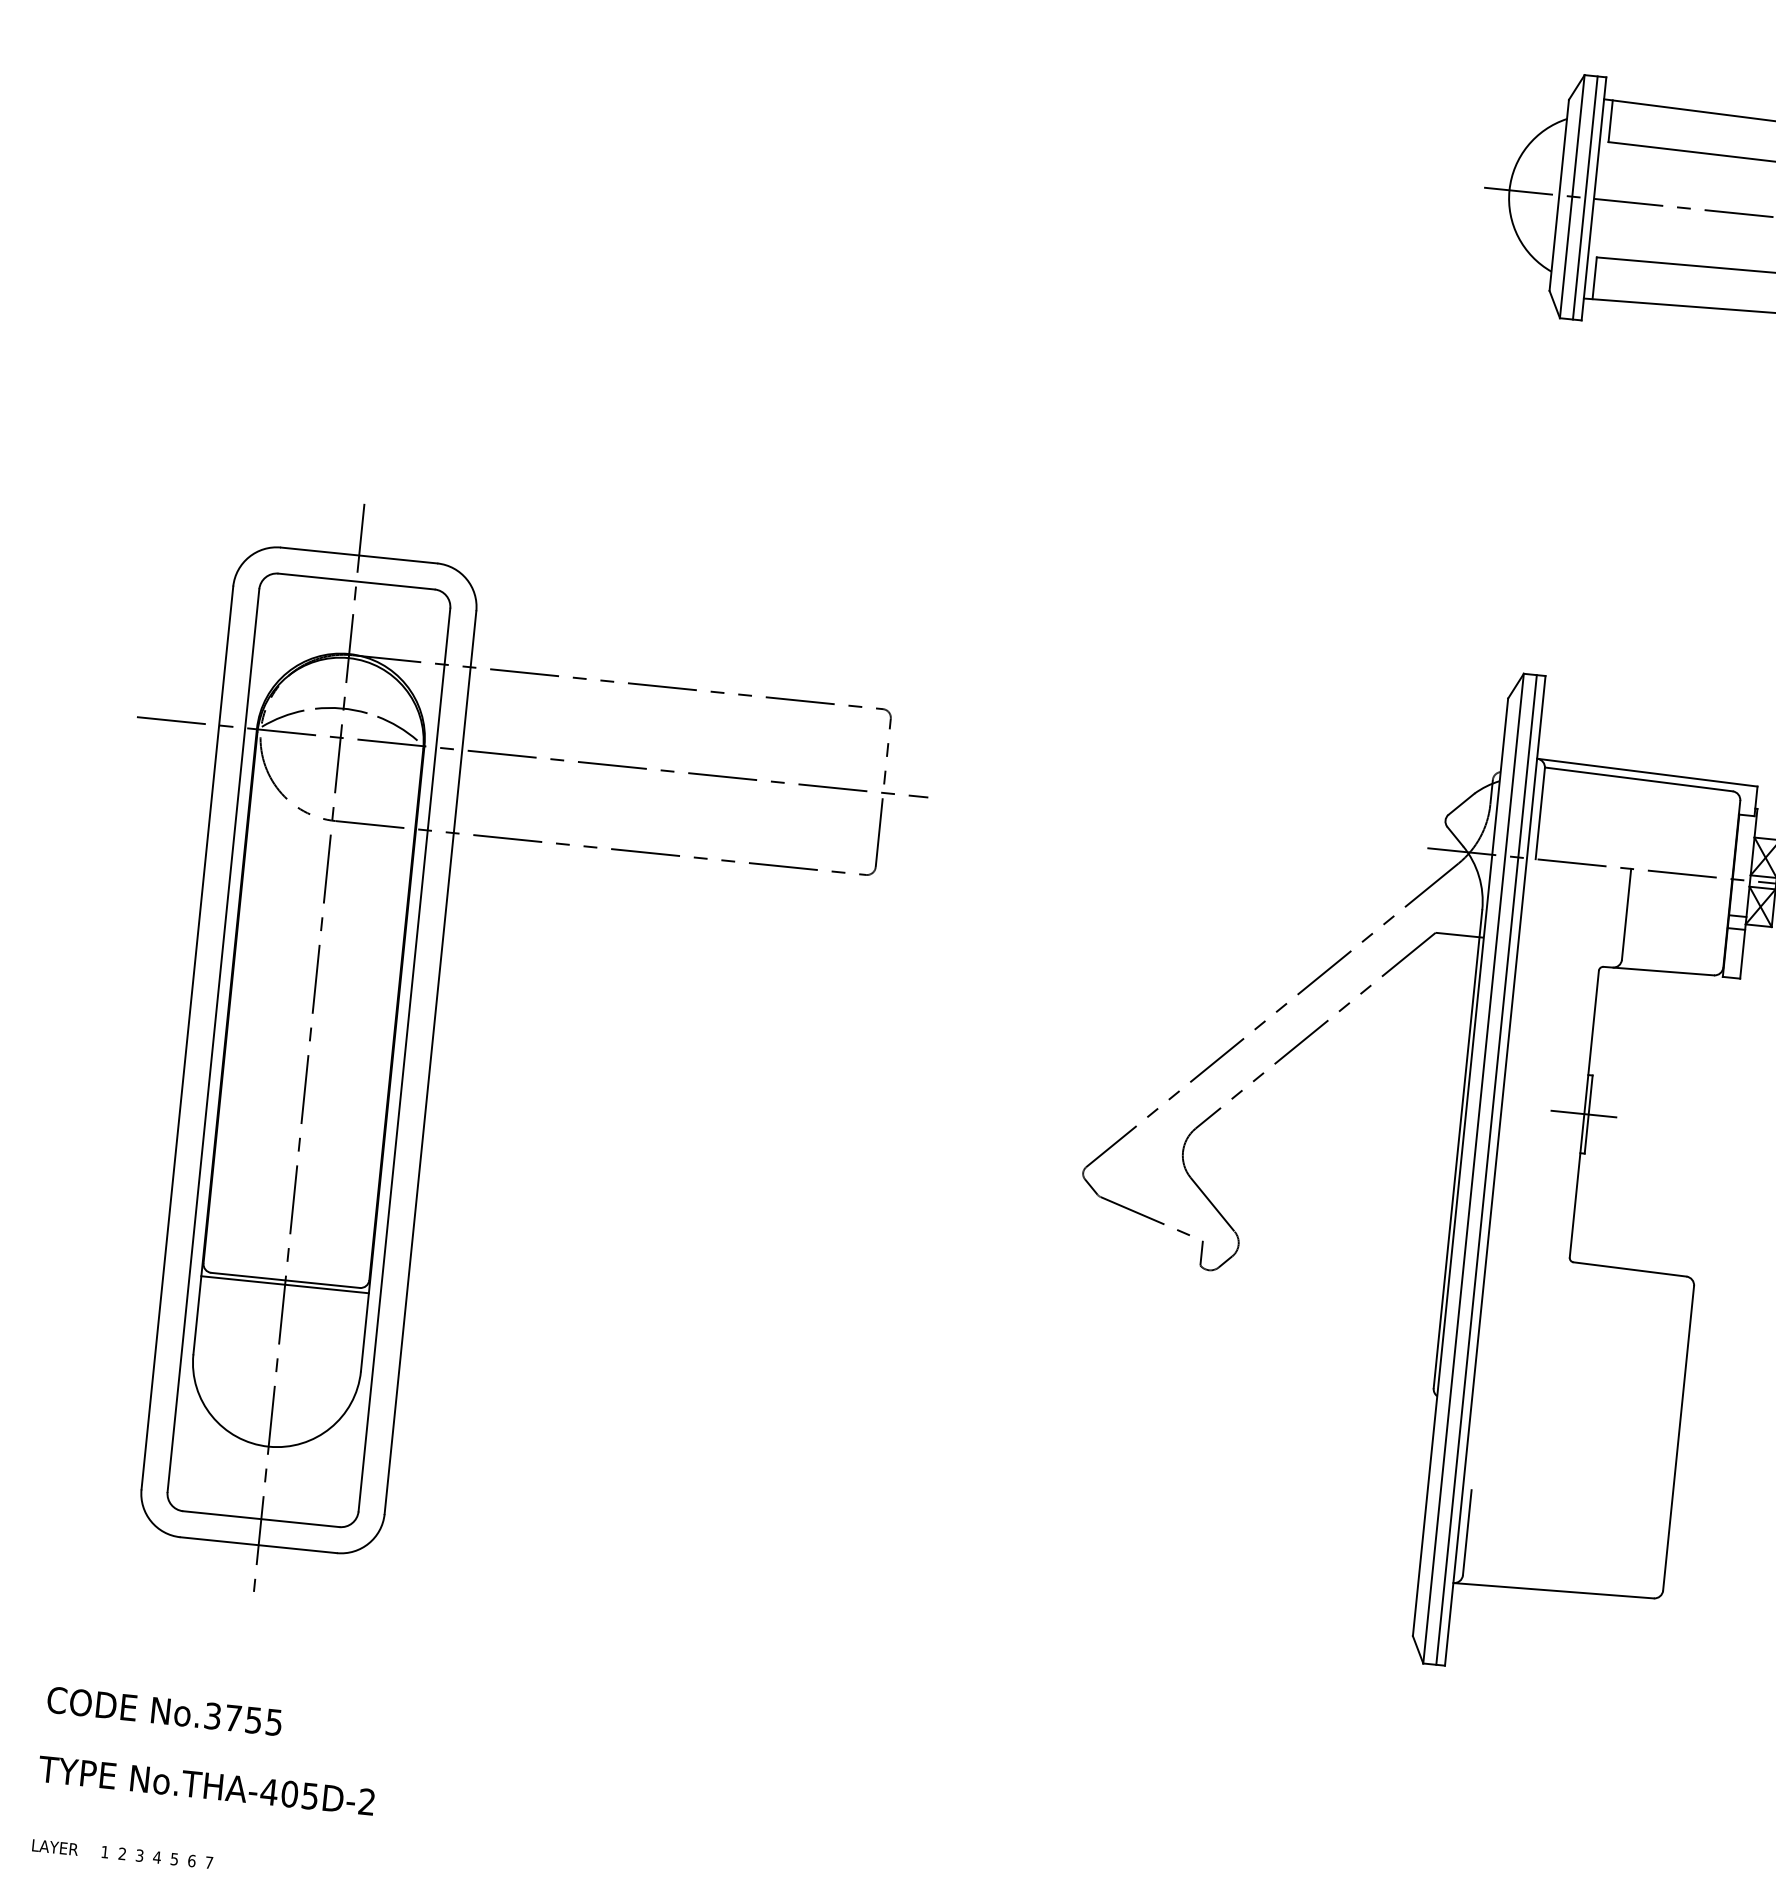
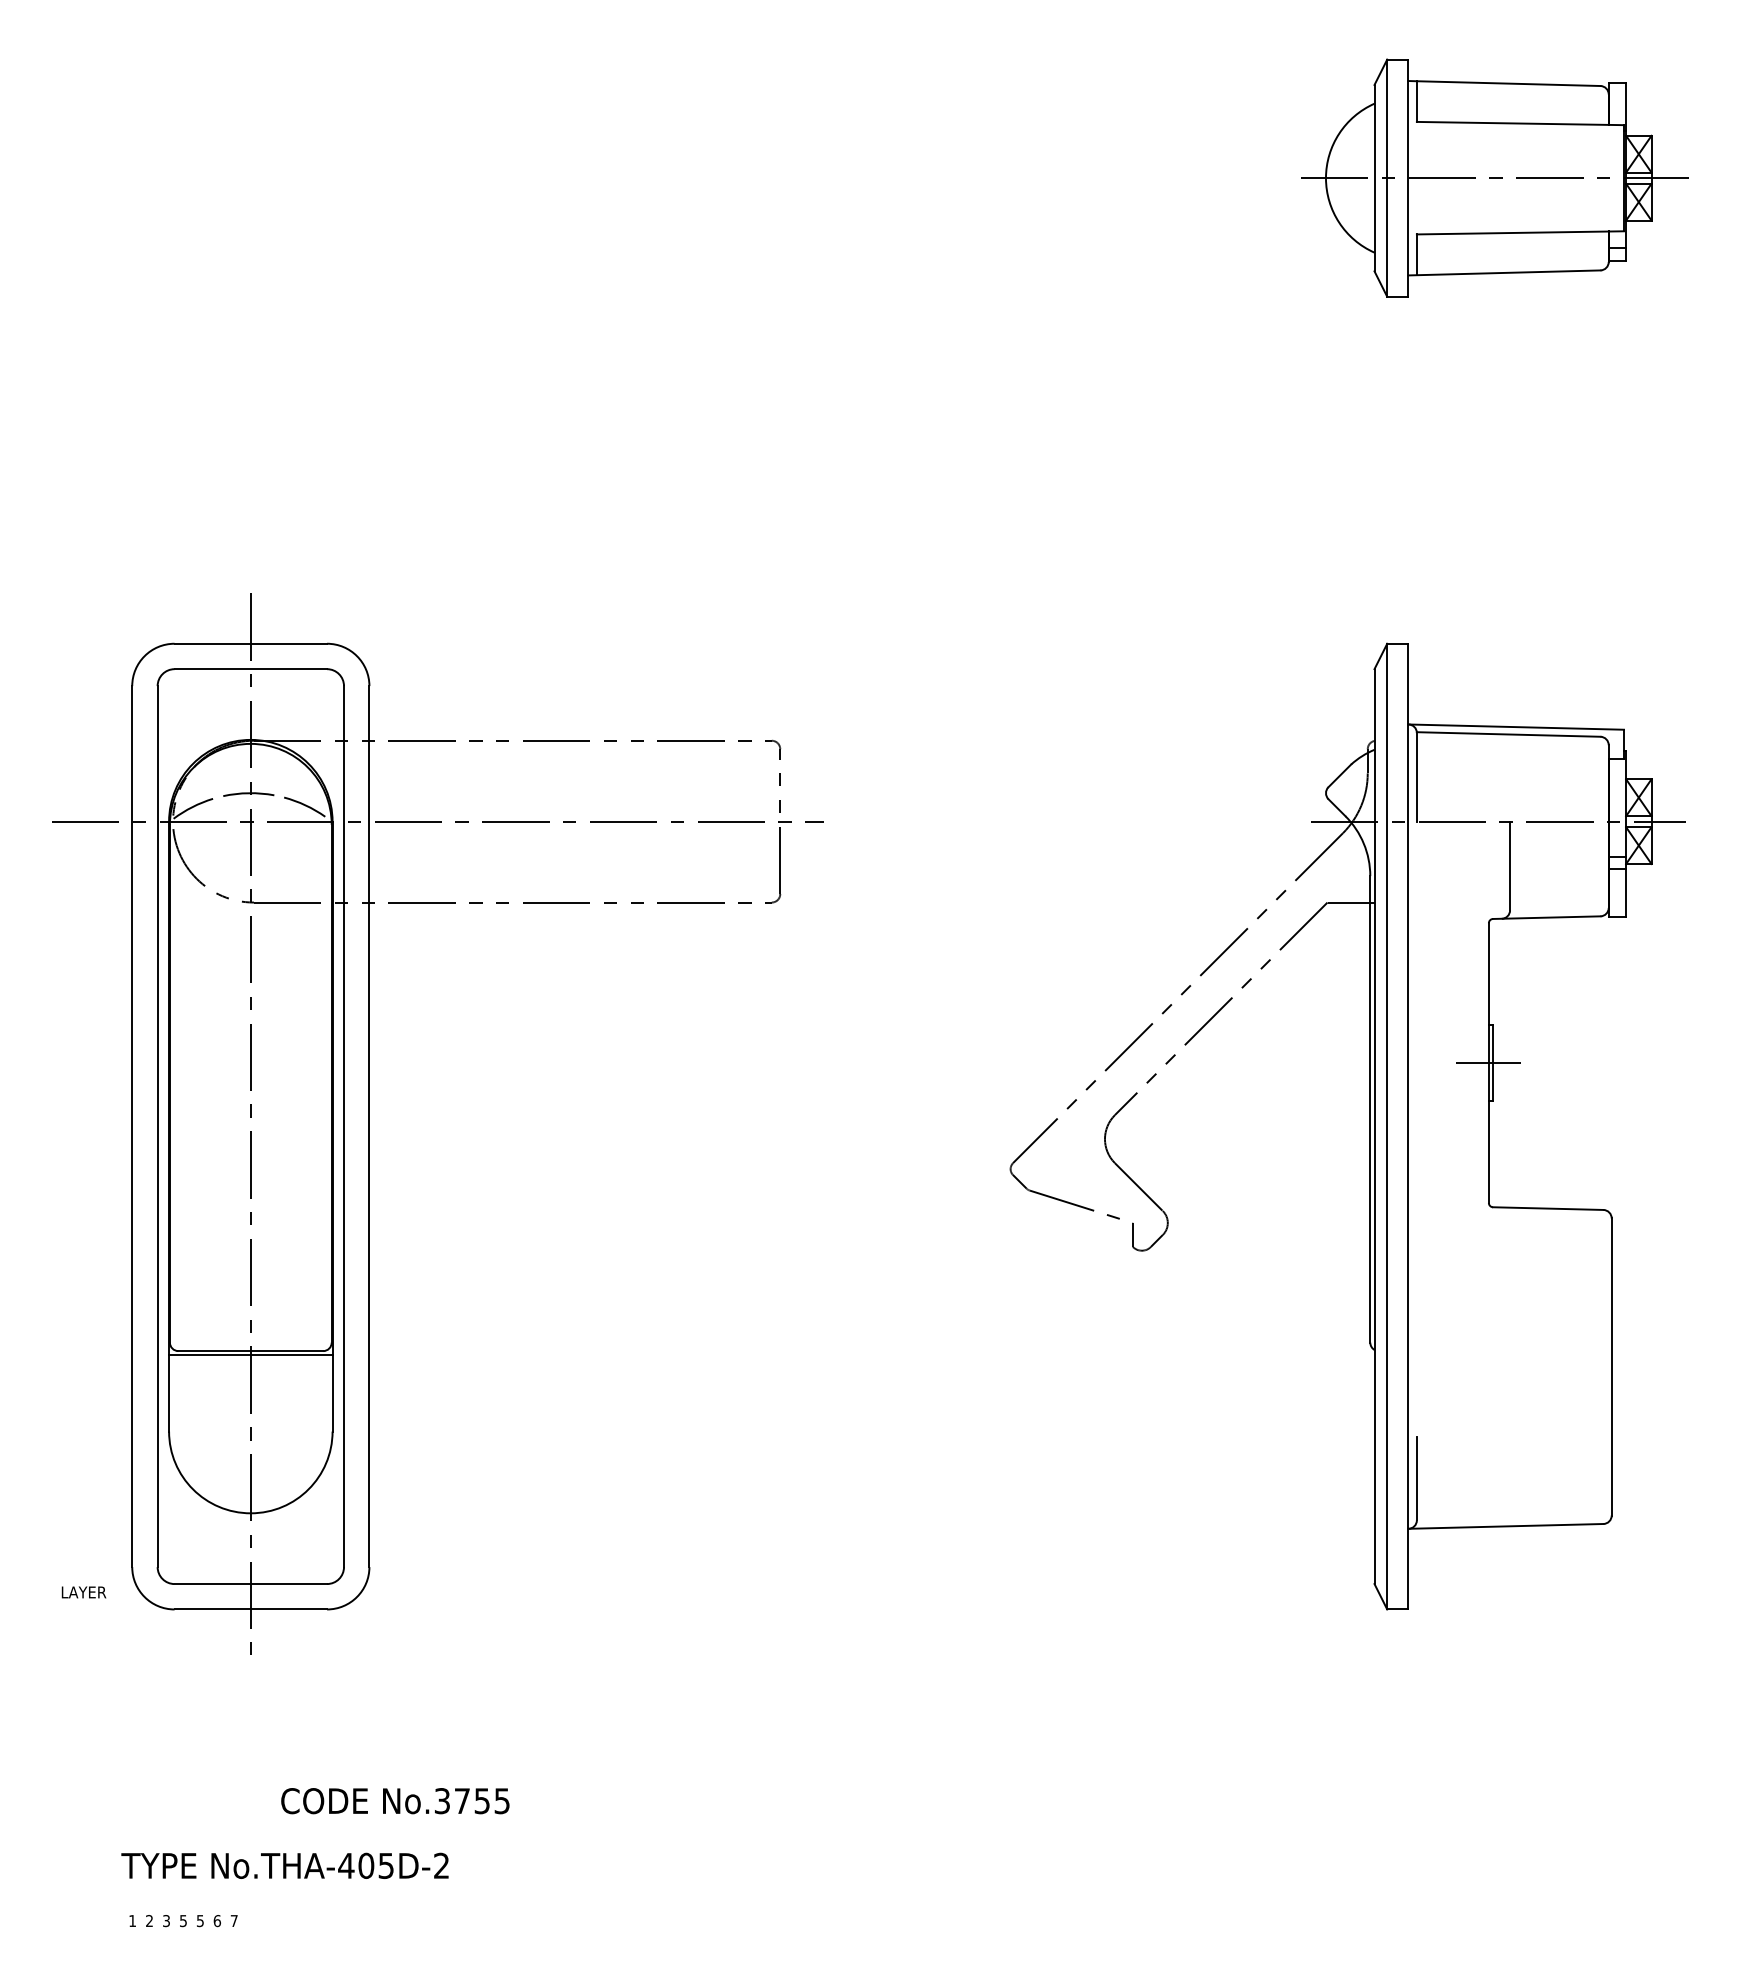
line: (1584, 197) -> (1399, 177), removed
line: (1486, 1169) -> (1399, 1126), removed
text: (164, 1711) -> (395, 1801), moved
text: (205, 1785) -> (284, 1865), moved
text: (54, 1847) -> (83, 1592), moved
text: (157, 1857) -> (183, 1921), 4 -> 5

